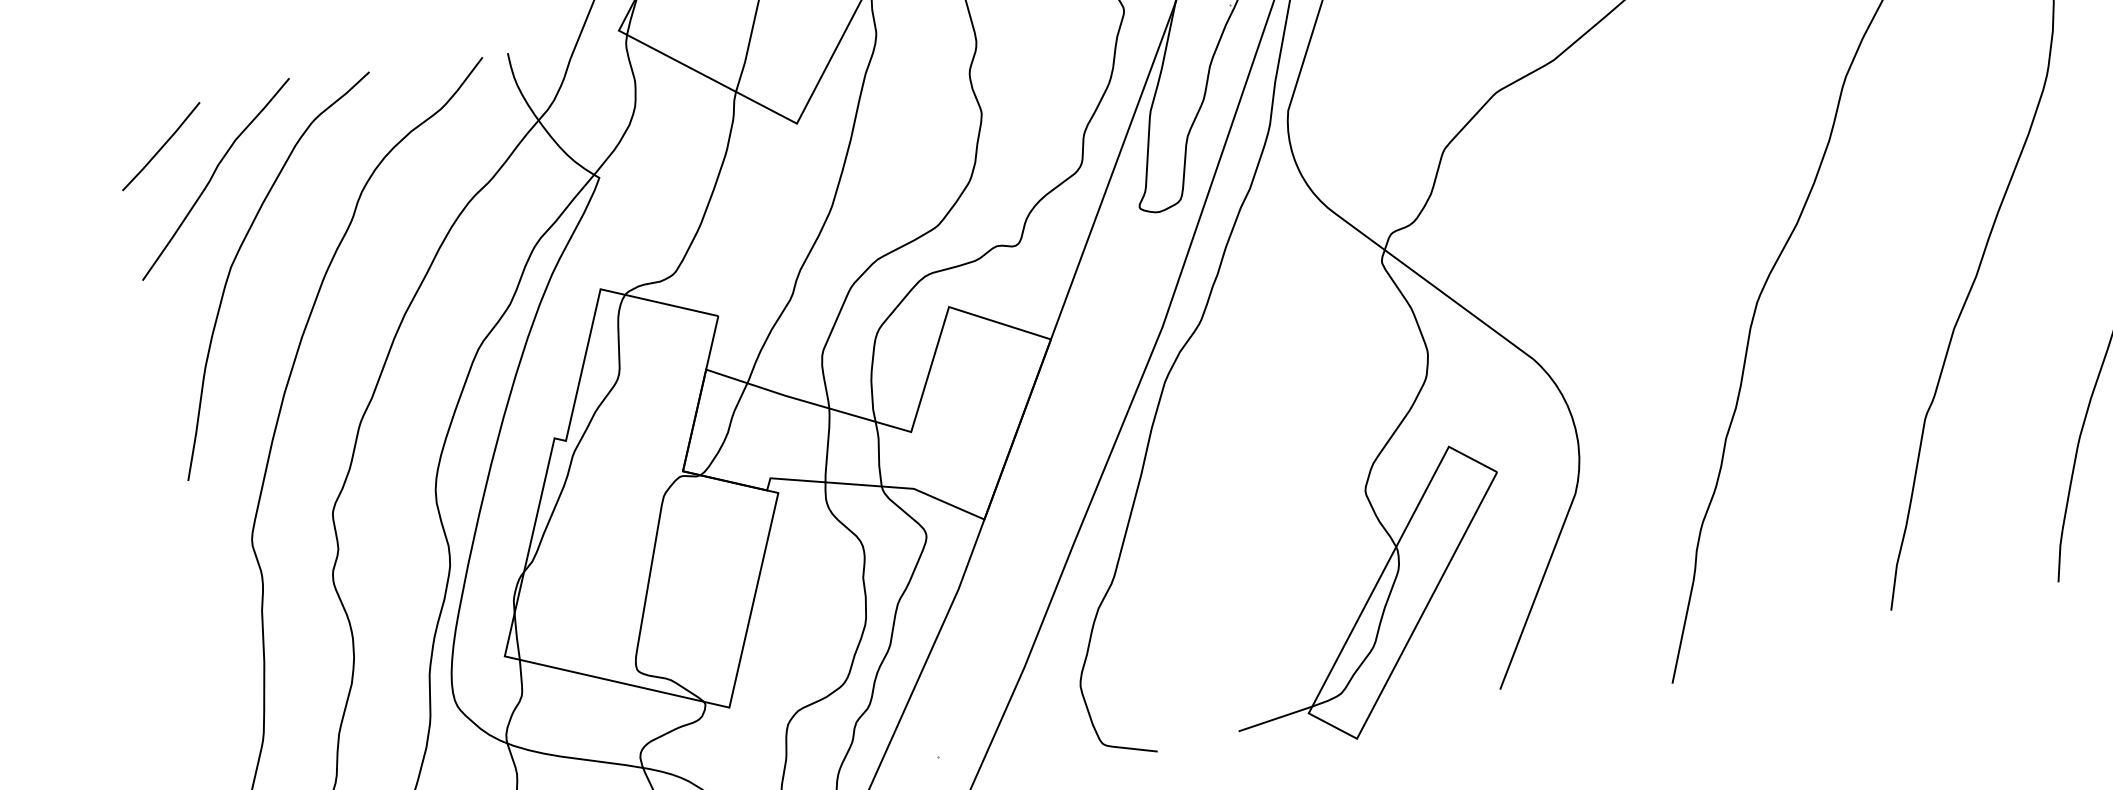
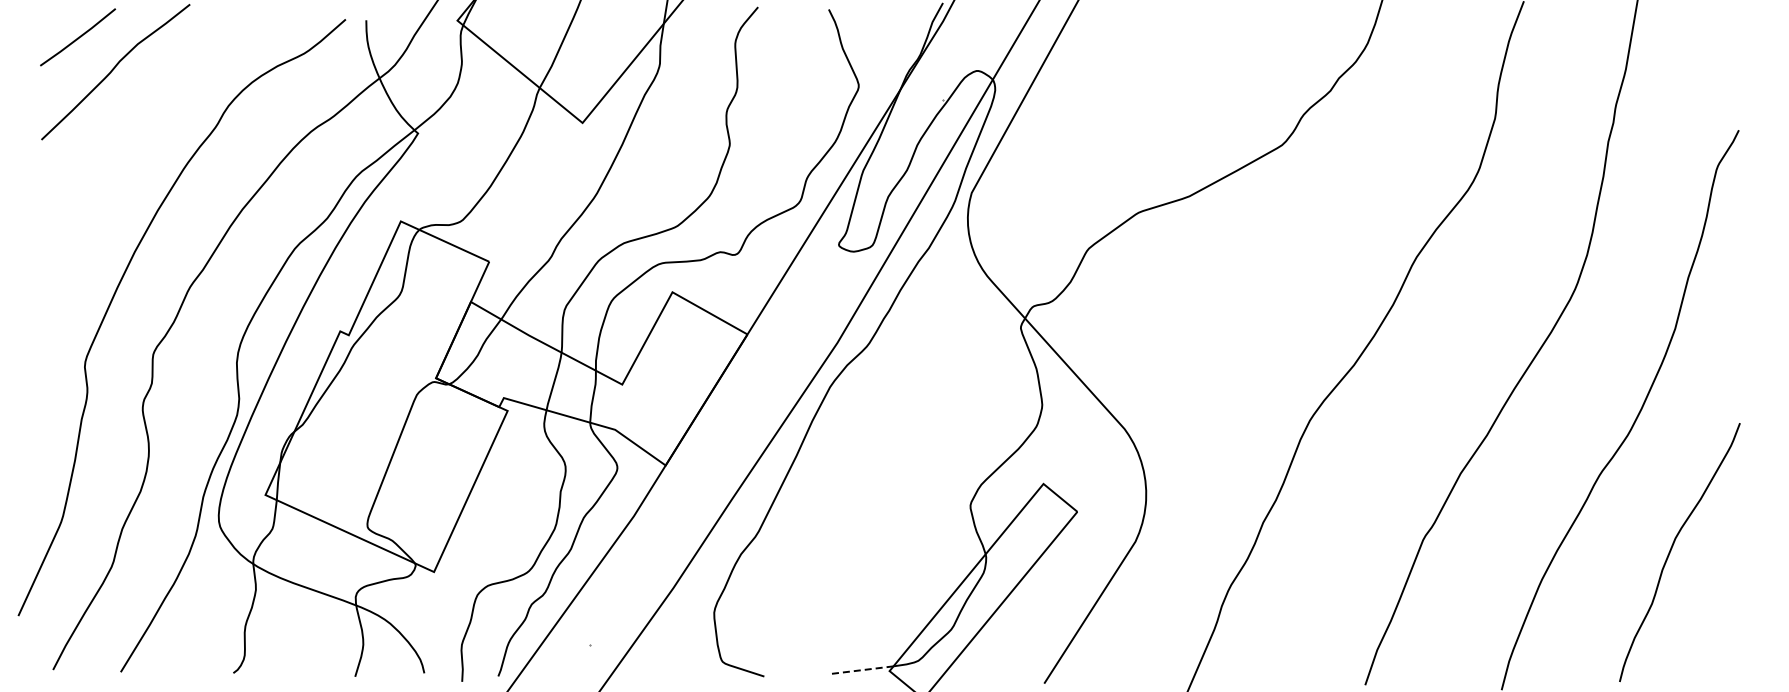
curve: (236, 258) -> (119, 137), removed
line: (1274, 719) -> (861, 670), solid -> dashed

